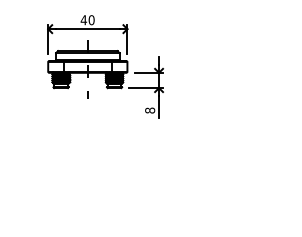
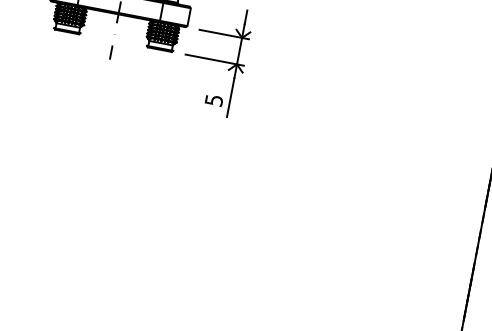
text: (150, 110) -> (214, 100), 8 -> 5

